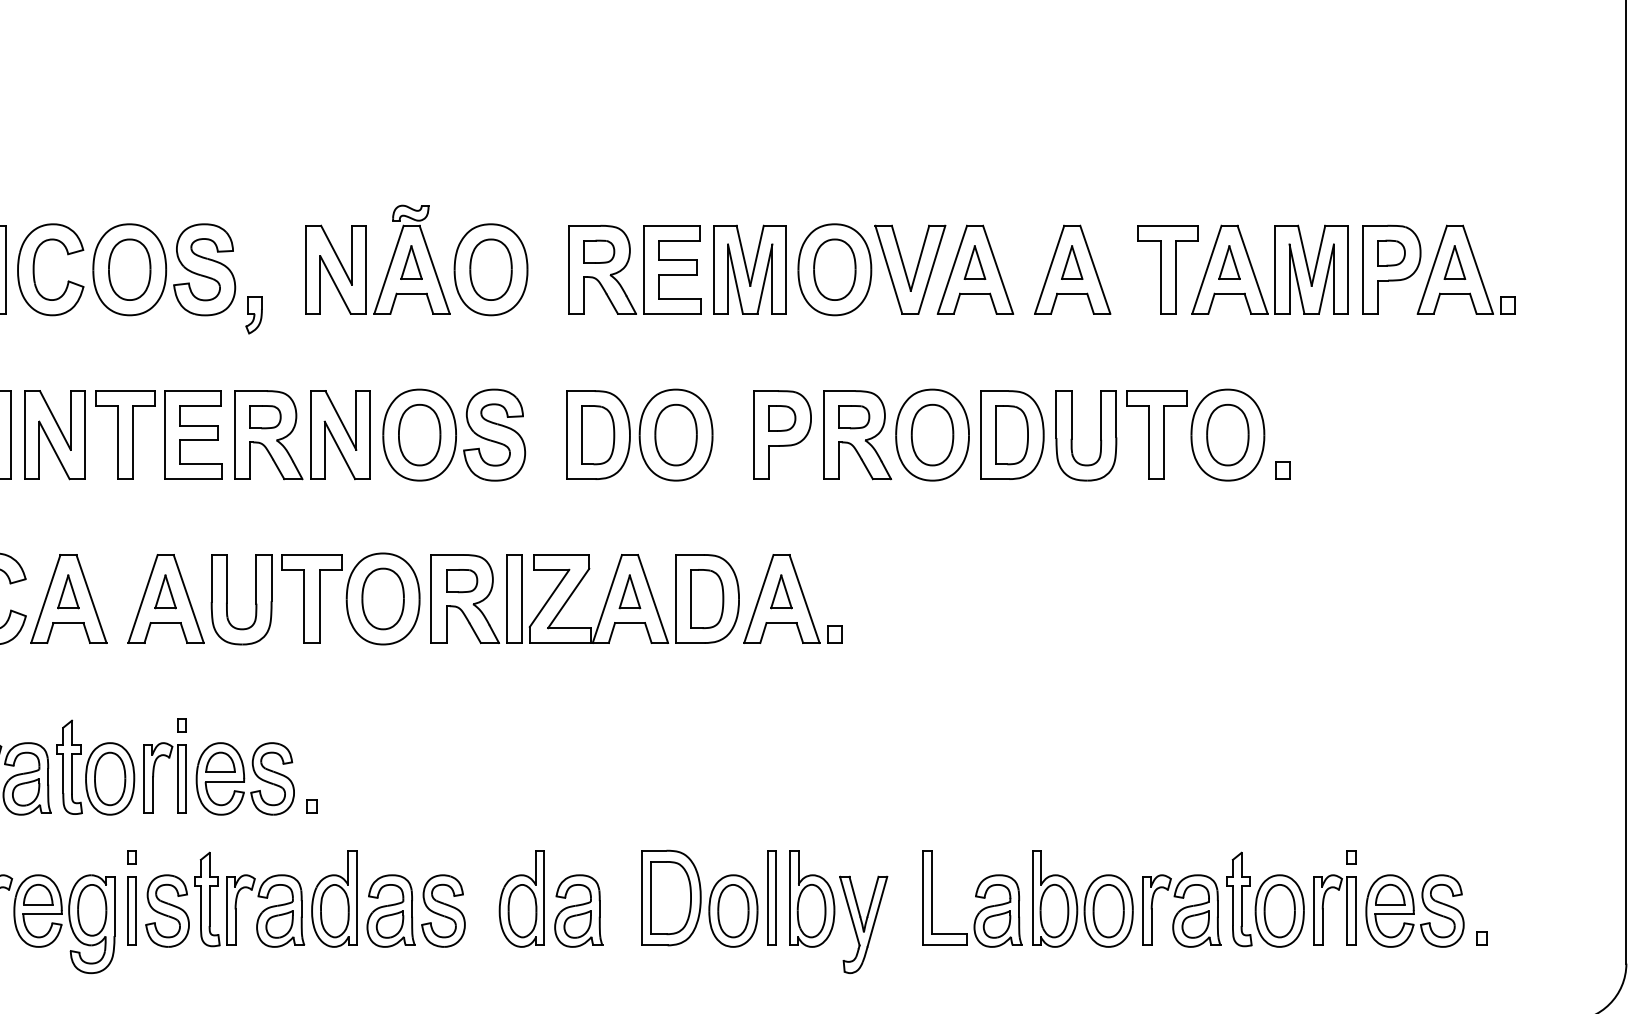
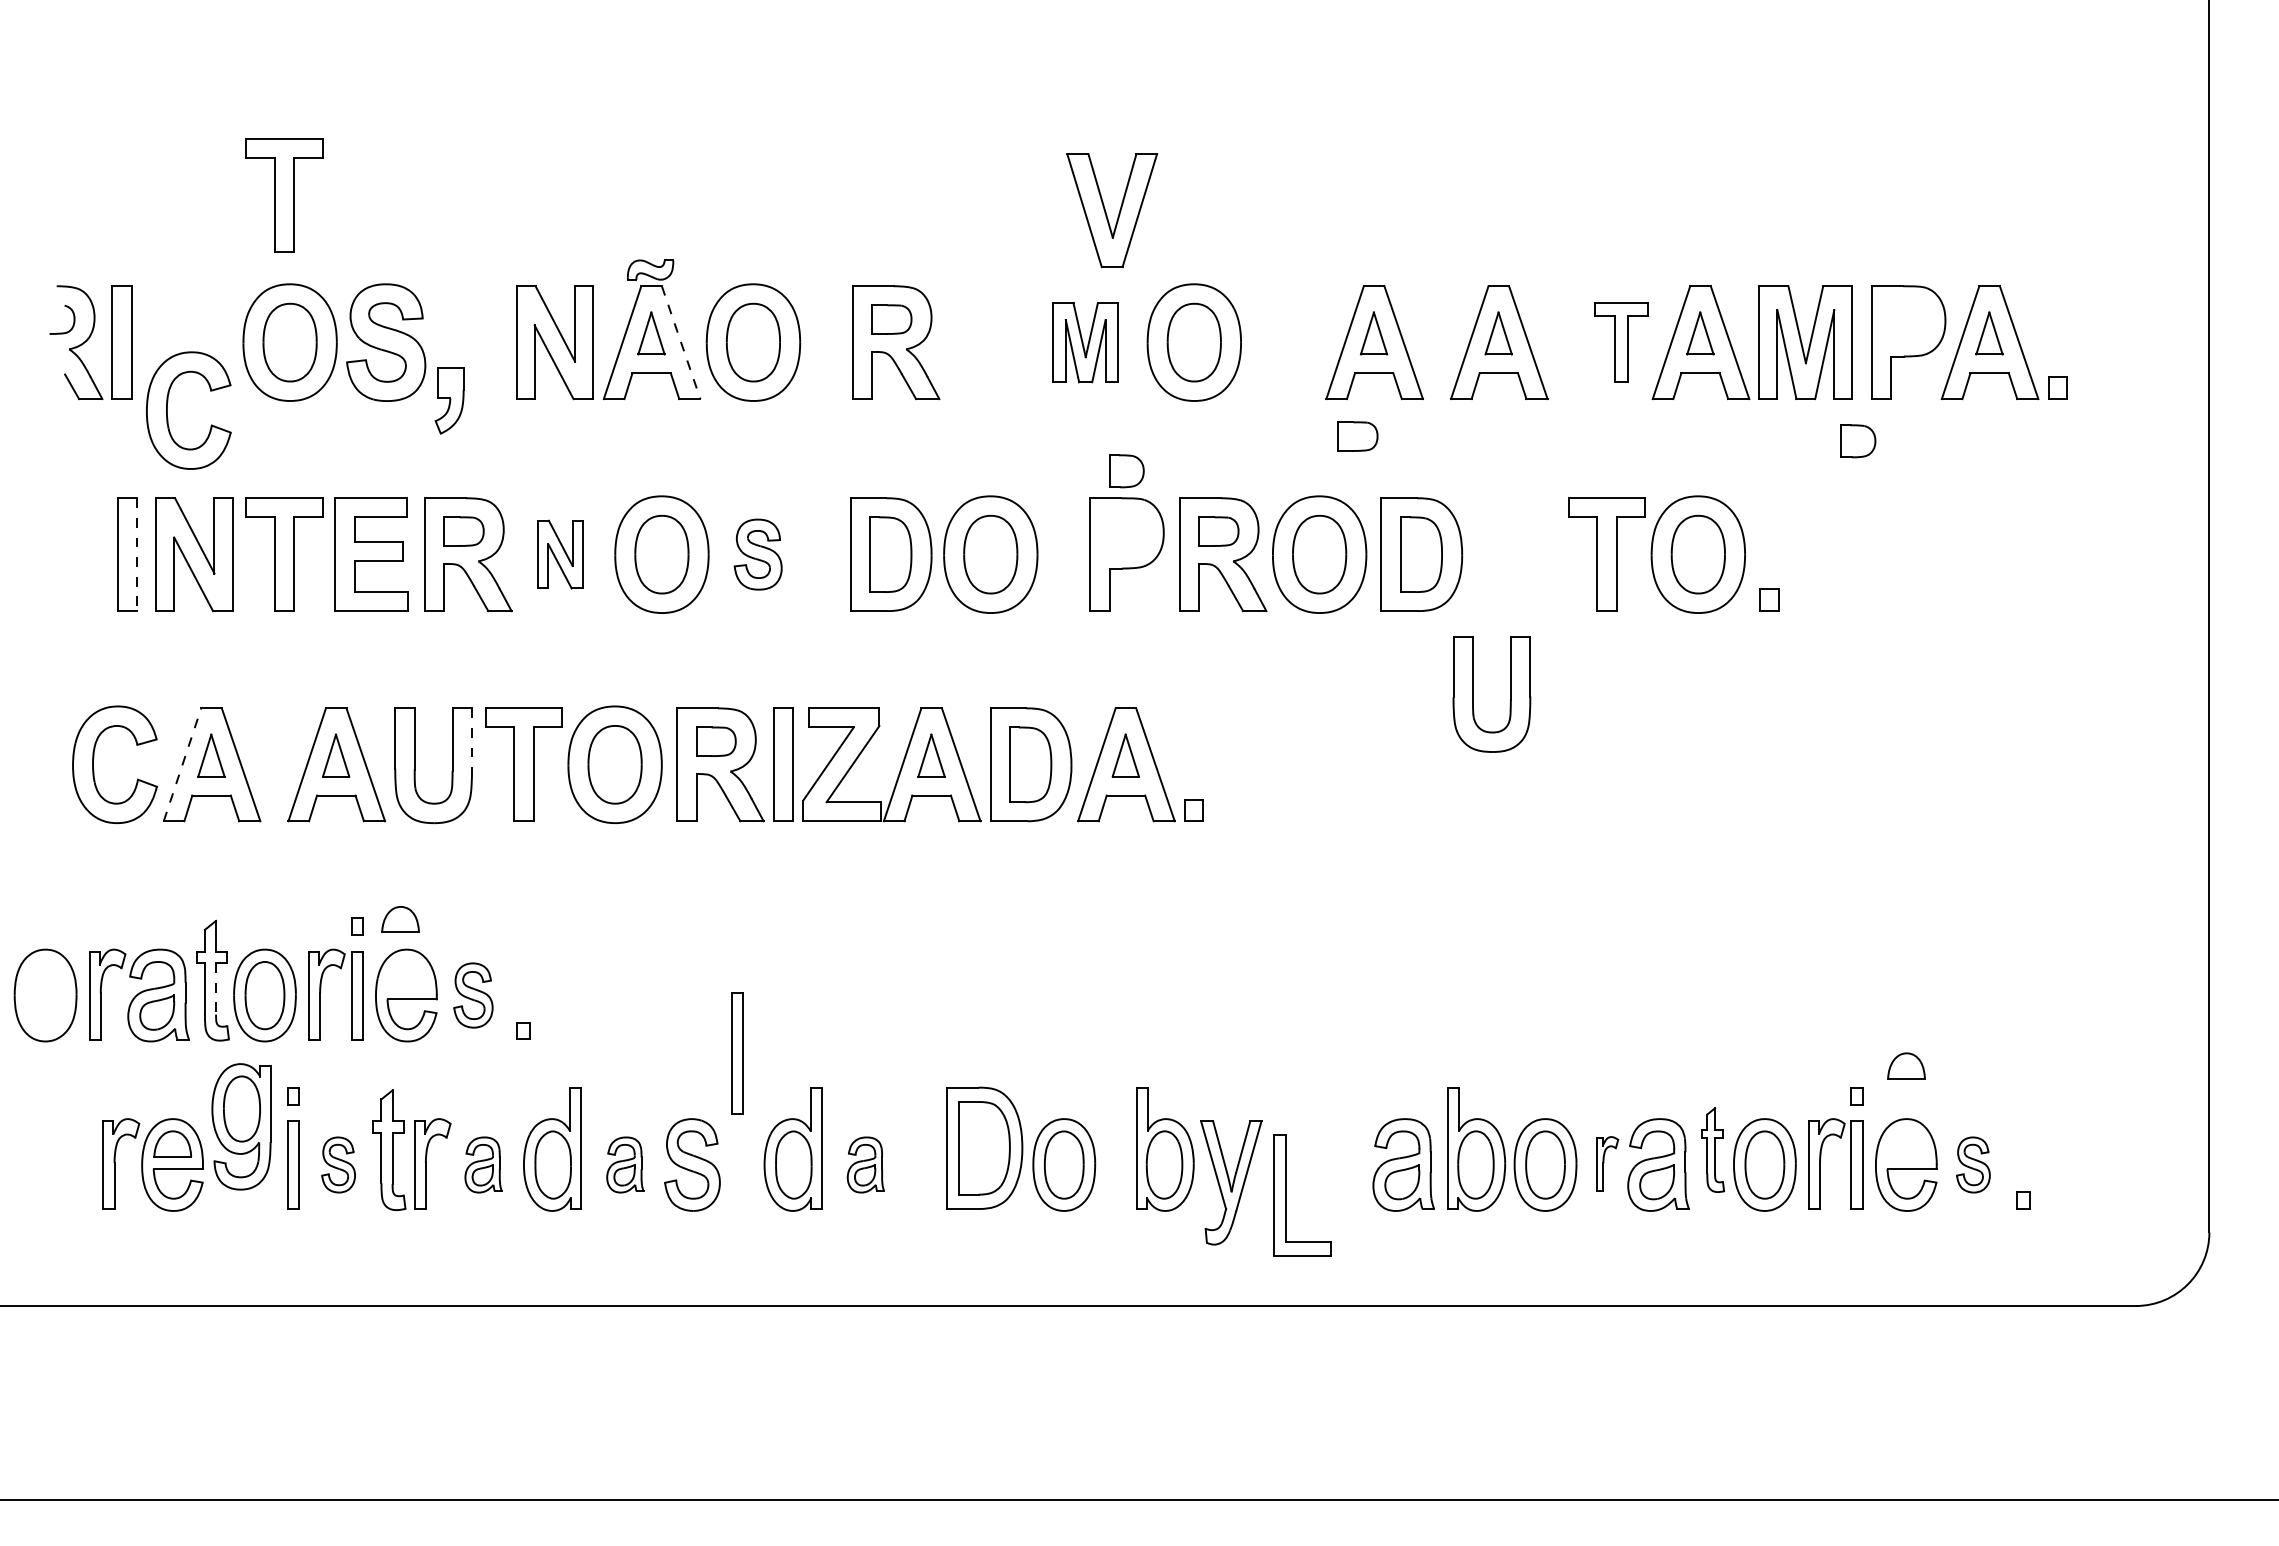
part: (125, 155) -> (284, 195), added
part: (1391, 253) -> (1858, 441), moved
part: (34, 269) -> (167, 410), moved
line: (434, 269) -> (681, 342), solid -> dashed
part: (672, 269) -> (986, 342), removed
part: (749, 269) -> (1085, 342), size x0.7
part: (909, 269) -> (1111, 210), moved
part: (1167, 269) -> (1621, 342), size x0.7
part: (254, 314) -> (449, 400), size x1.4
part: (962, 342) -> (1357, 436), added
part: (781, 418) -> (1126, 471), moved
line: (10, 435) -> (137, 555), solid -> dashed
part: (340, 435) -> (560, 554), size x0.6
part: (494, 435) -> (758, 554), size x0.6
part: (1072, 435) -> (1473, 694), moved
line: (271, 578) -> (472, 738), solid -> dashed
line: (45, 598) -> (182, 764), solid -> dashed
part: (220, 762) -> (400, 919), moved
line: (72, 773) -> (216, 988), solid -> dashed
part: (272, 778) -> (473, 995), size x0.7
part: (1390, 894) -> (1906, 1065), moved
part: (771, 898) -> (737, 1053), moved
part: (932, 898) -> (1286, 1195), moved
part: (1238, 898) -> (1712, 1149), size x0.7
part: (1157, 909) -> (1607, 1163), size x0.6
part: (167, 910) -> (338, 1164), size x0.6
part: (280, 910) -> (483, 1164), size x0.6
part: (391, 910) -> (625, 1164), size x0.6
part: (578, 910) -> (865, 1164), size x0.6
part: (1442, 910) -> (1973, 1164), size x0.6
part: (91, 923) -> (241, 1126), moved

